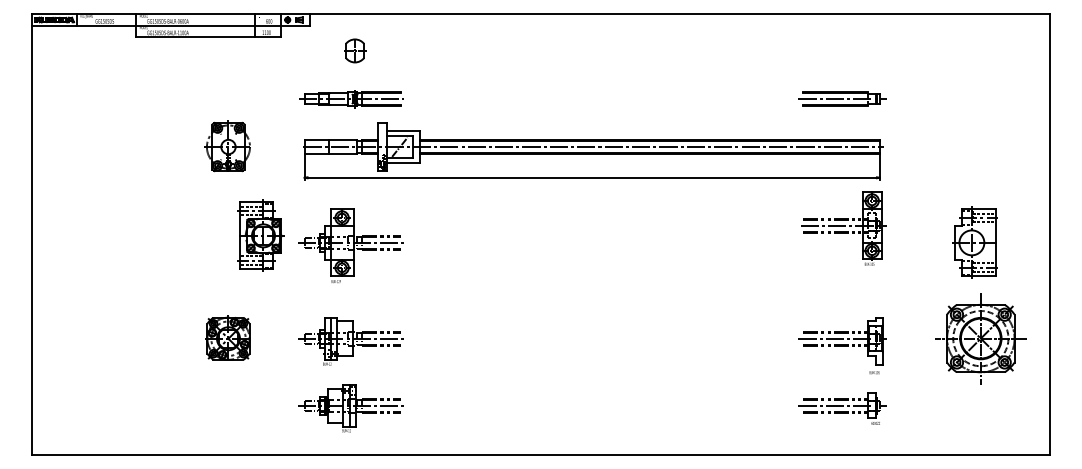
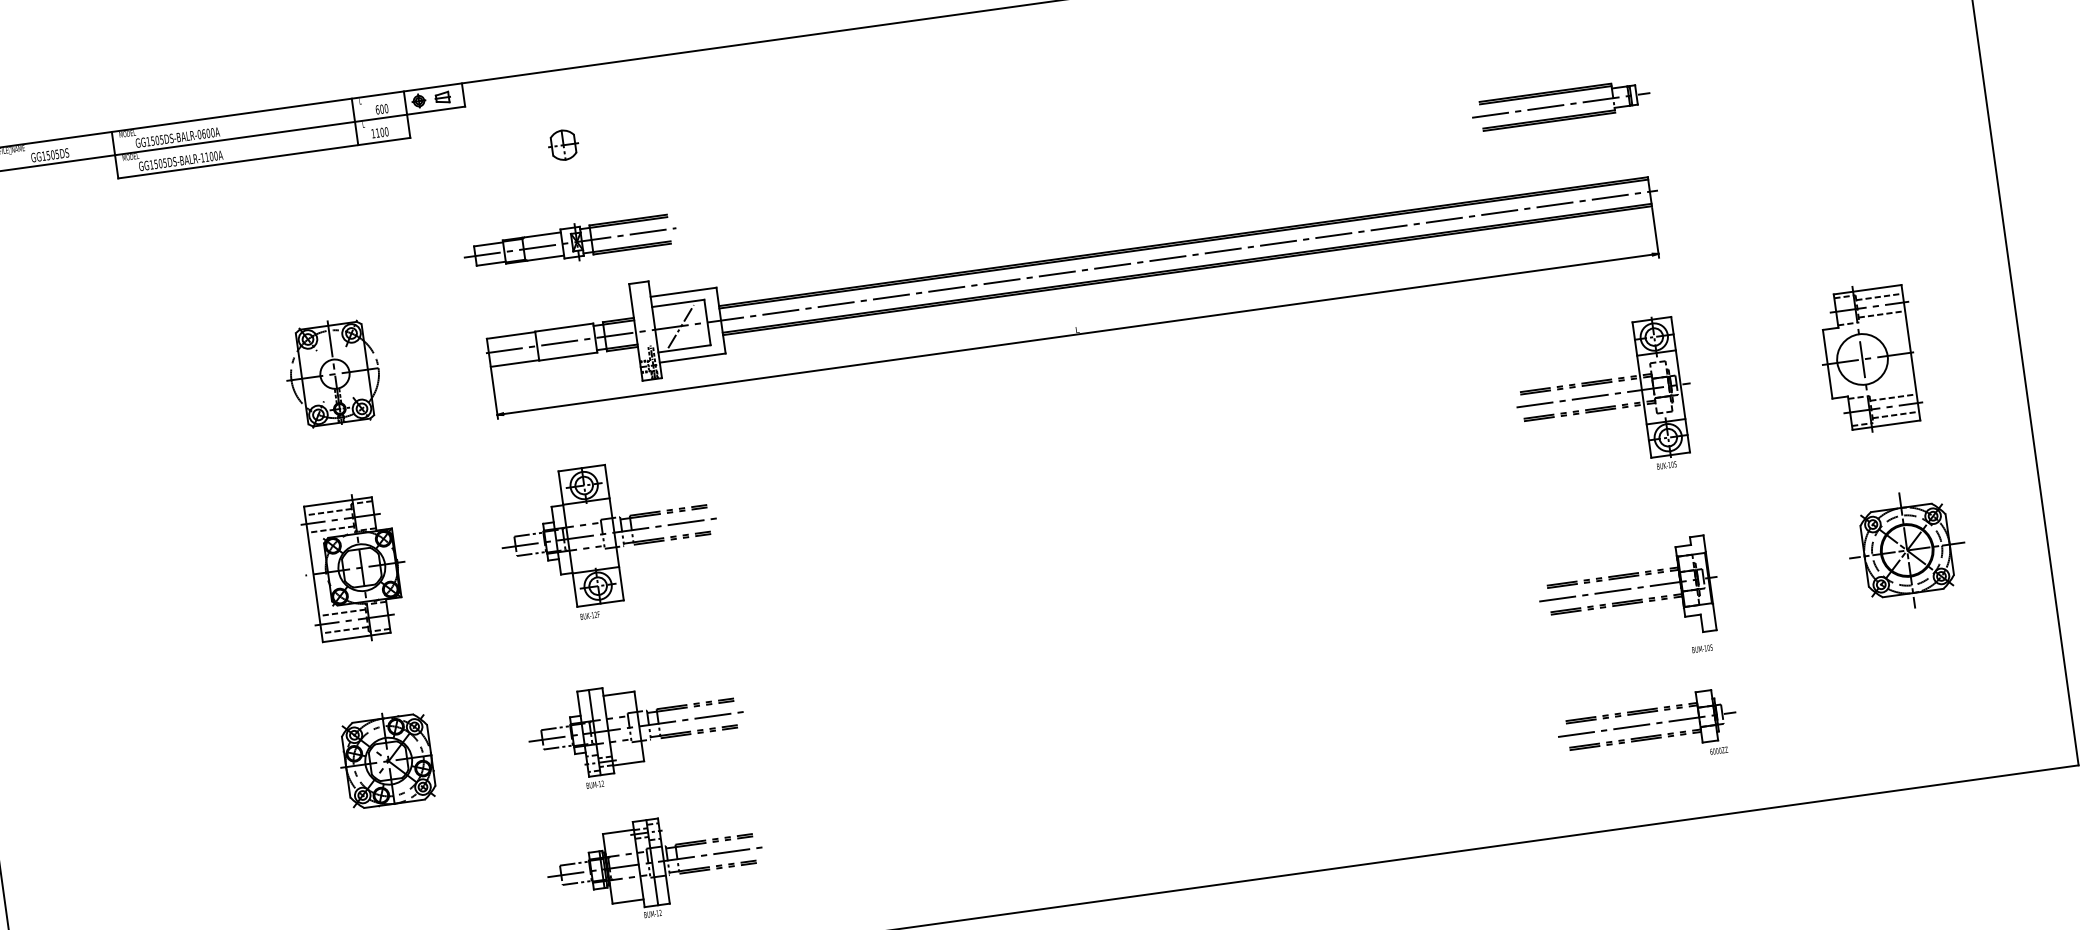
part: (354, 51) -> (562, 146), size x0.62
part: (843, 228) -> (1604, 400), moved
part: (260, 235) -> (355, 567), moved
part: (980, 338) -> (1906, 550), size x0.62

